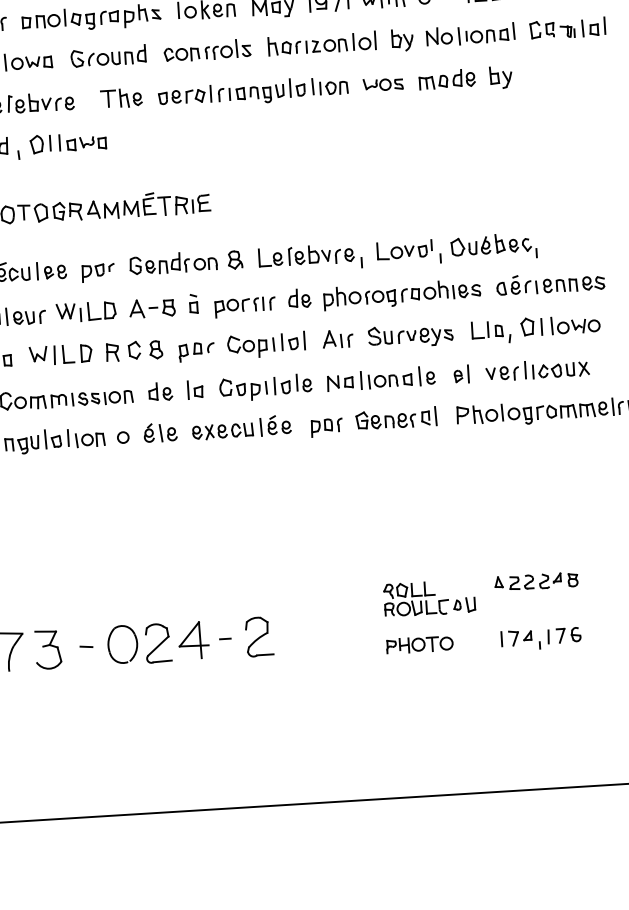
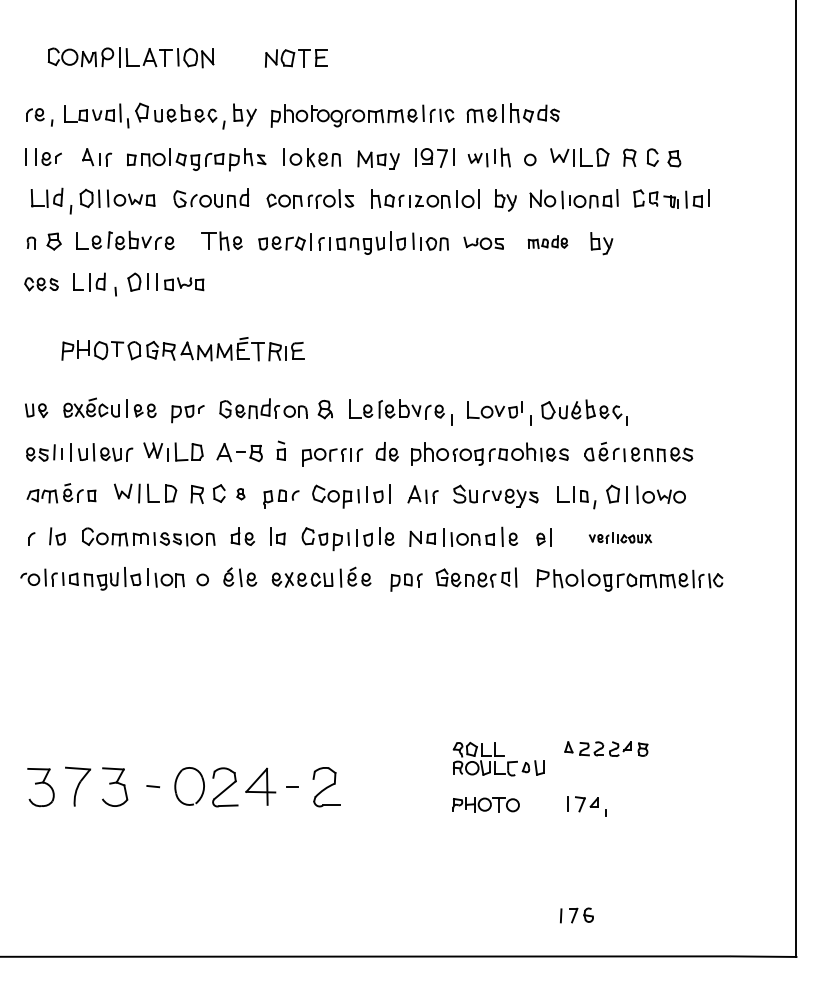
part: (446, 78) -> (547, 241), size x0.7
part: (155, 349) -> (240, 493), size x0.6
part: (537, 369) -> (620, 537), size x0.6
part: (563, 635) -> (576, 915), moved

